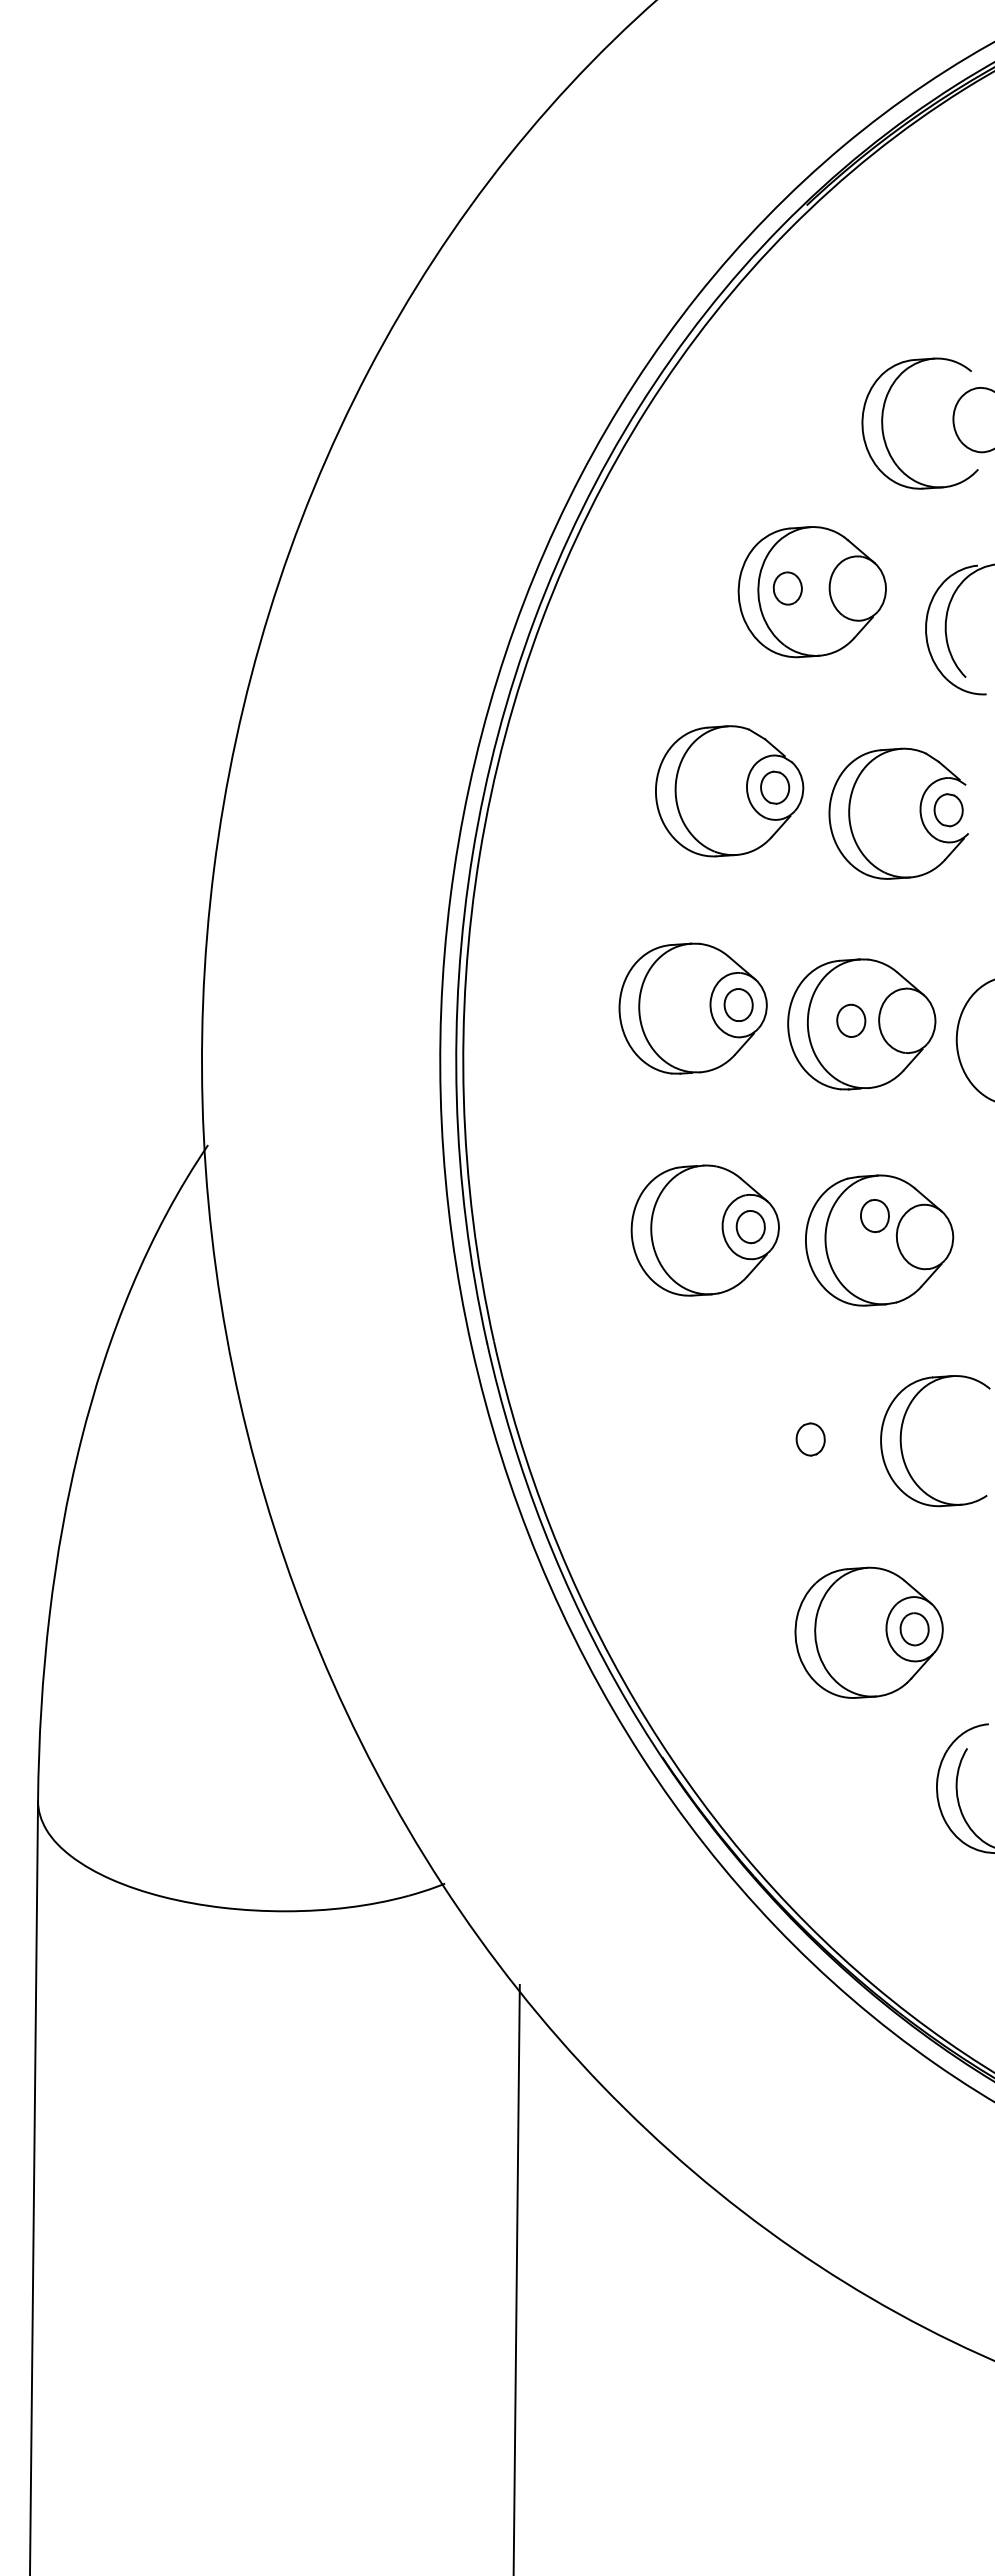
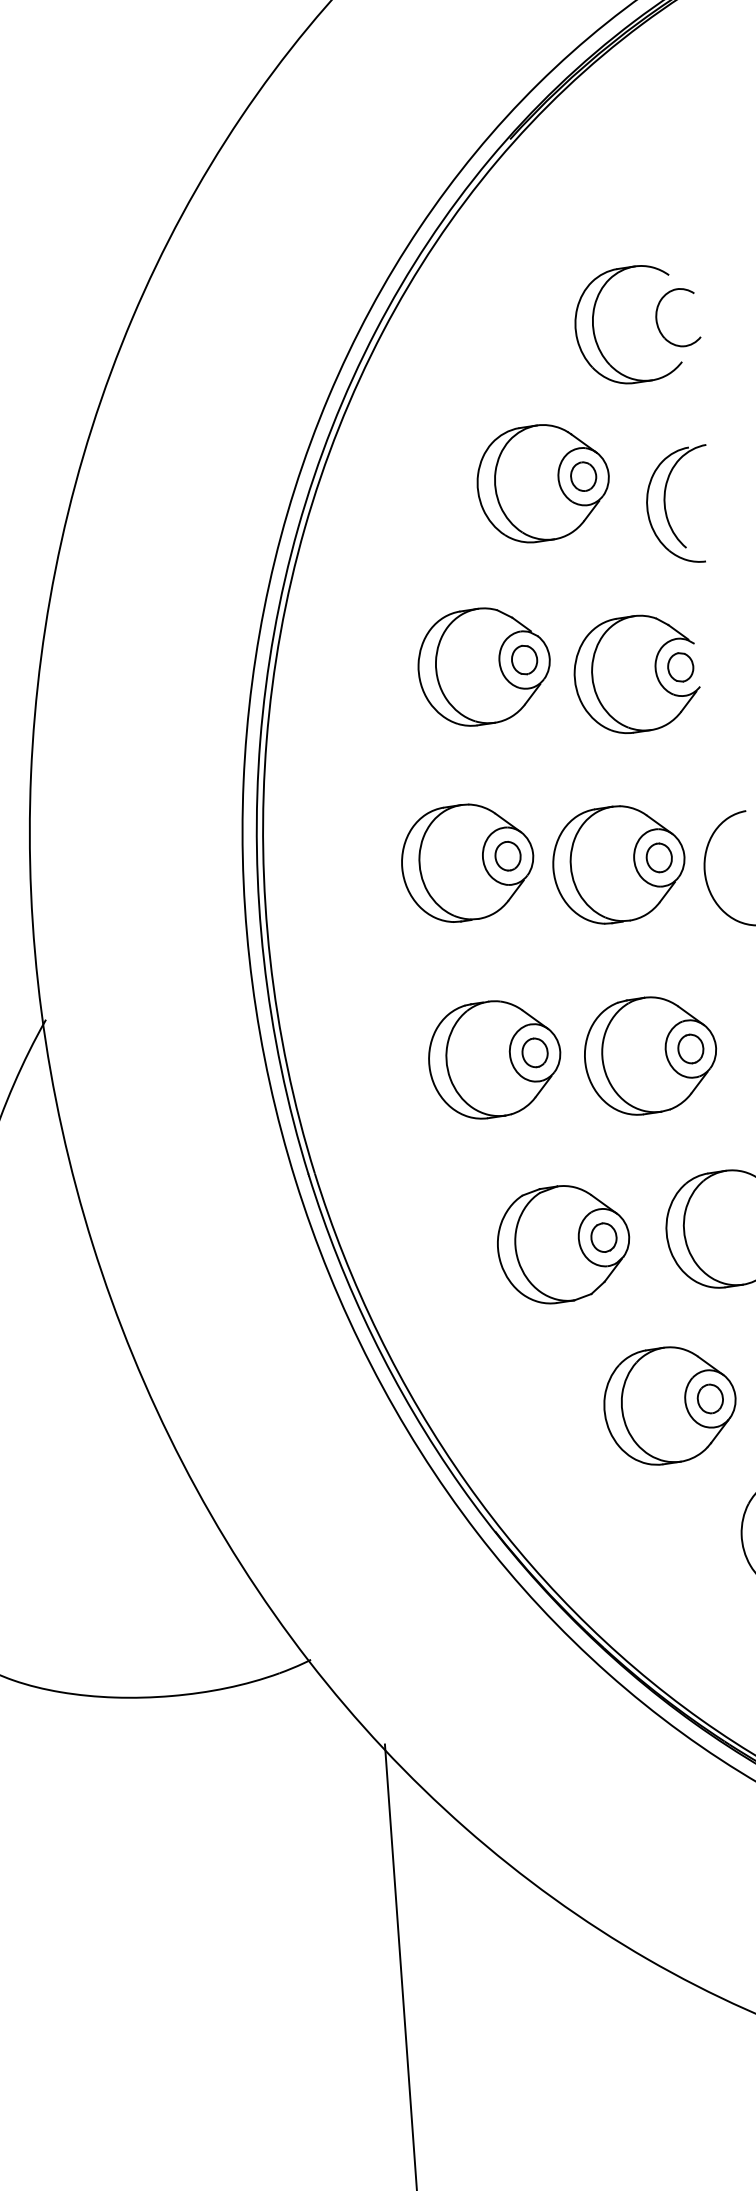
part: (787, 588) -> (583, 476), moved
part: (851, 1020) -> (659, 857), moved
part: (874, 1216) -> (690, 1049), moved
part: (764, 1443) -> (563, 1244), added

